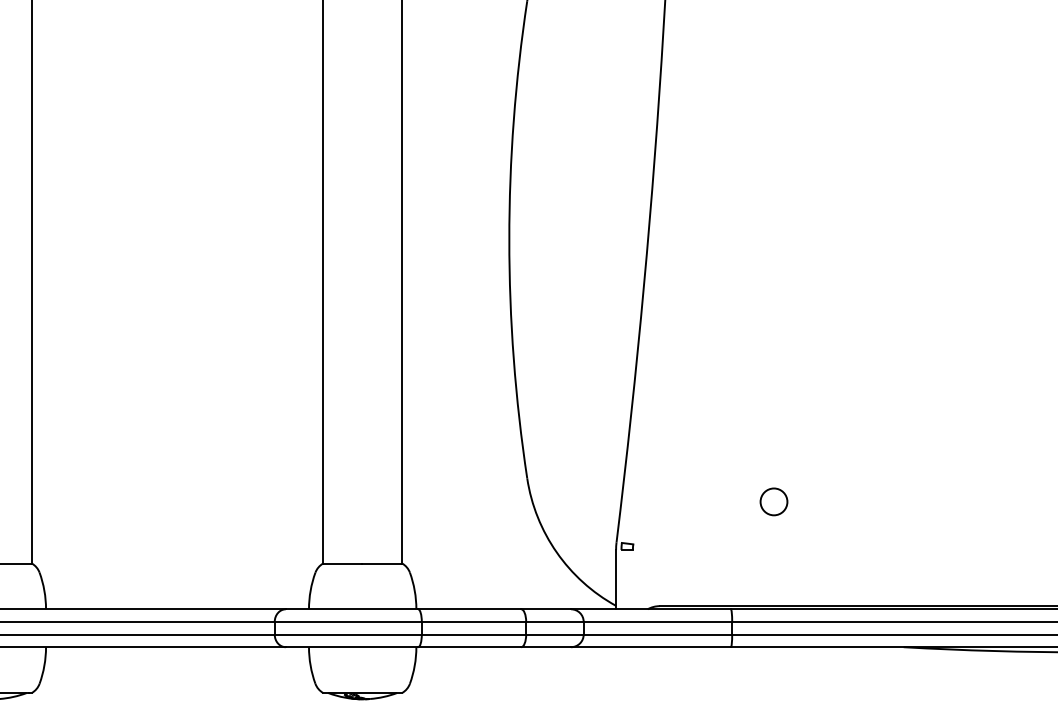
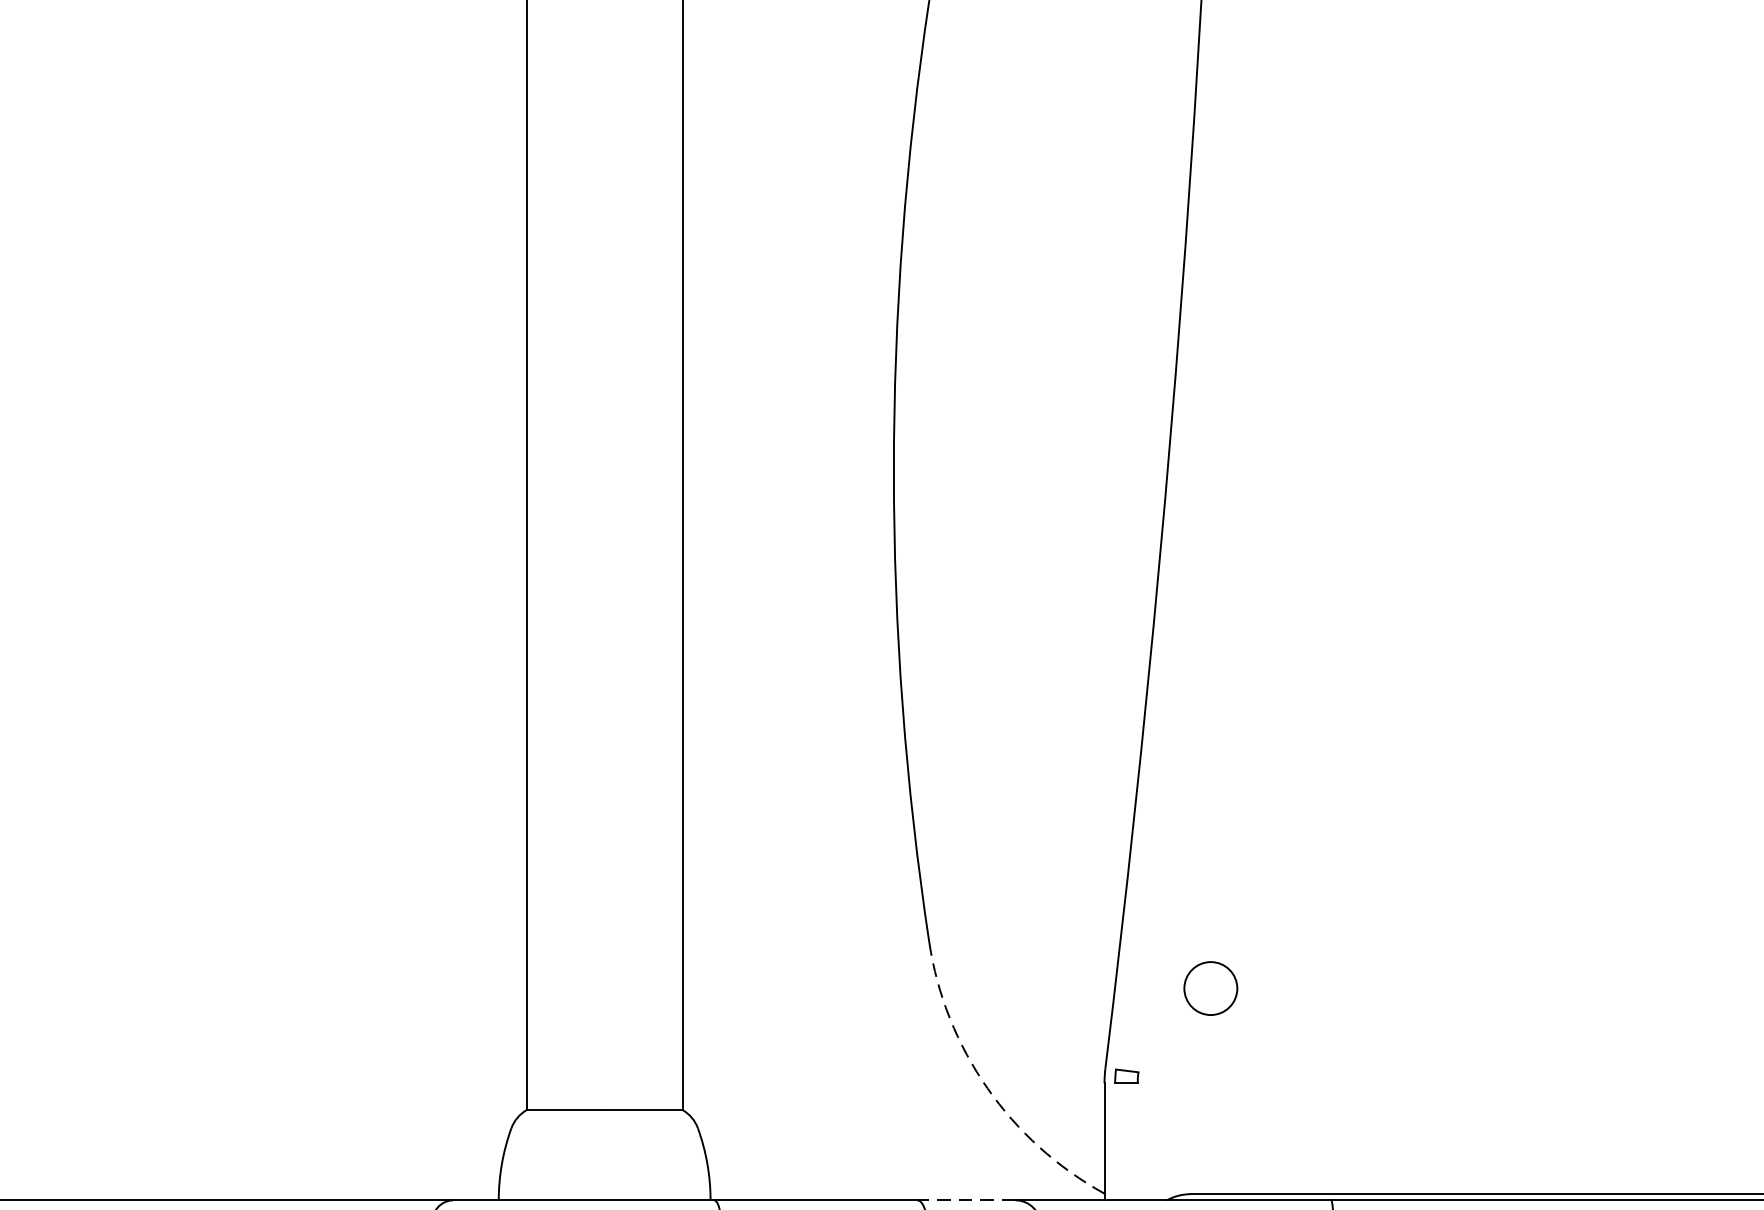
circle: (773, 501) -> (1209, 987), moved
arc: (556, 552) -> (986, 1088), solid -> dashed
line: (546, 609) -> (967, 1200), solid -> dashed

